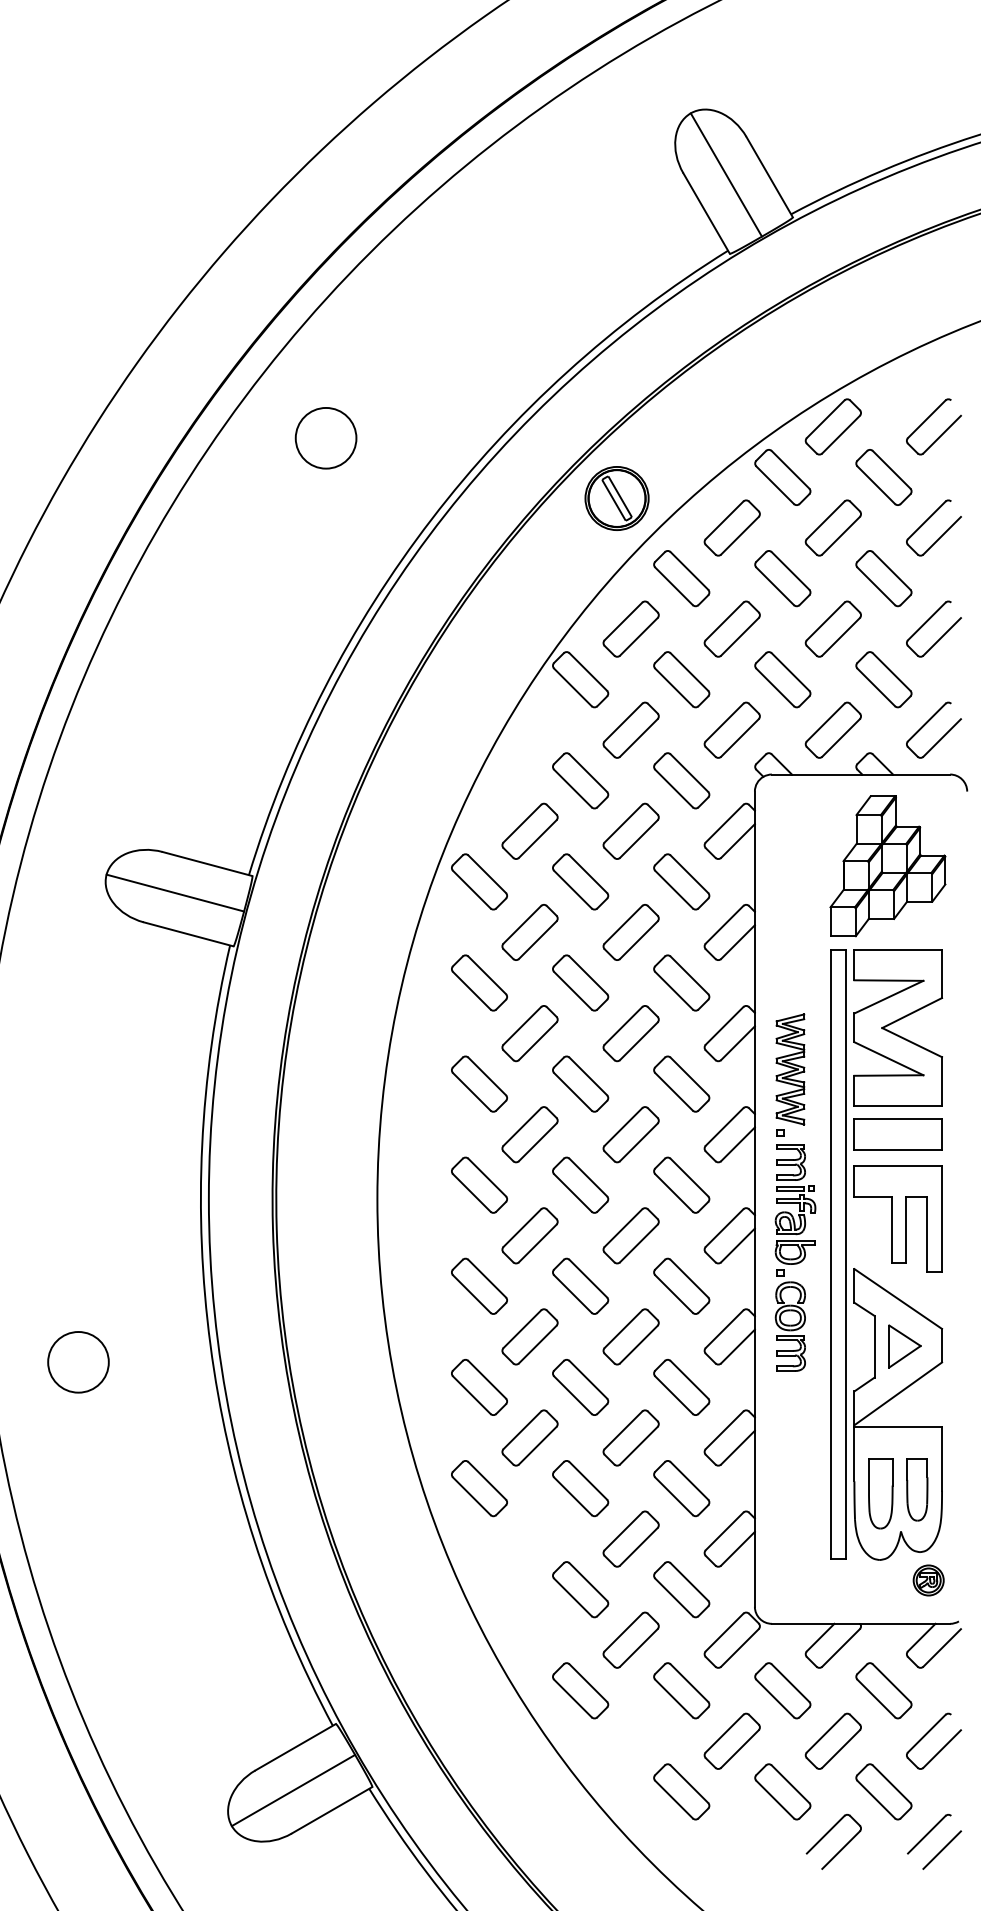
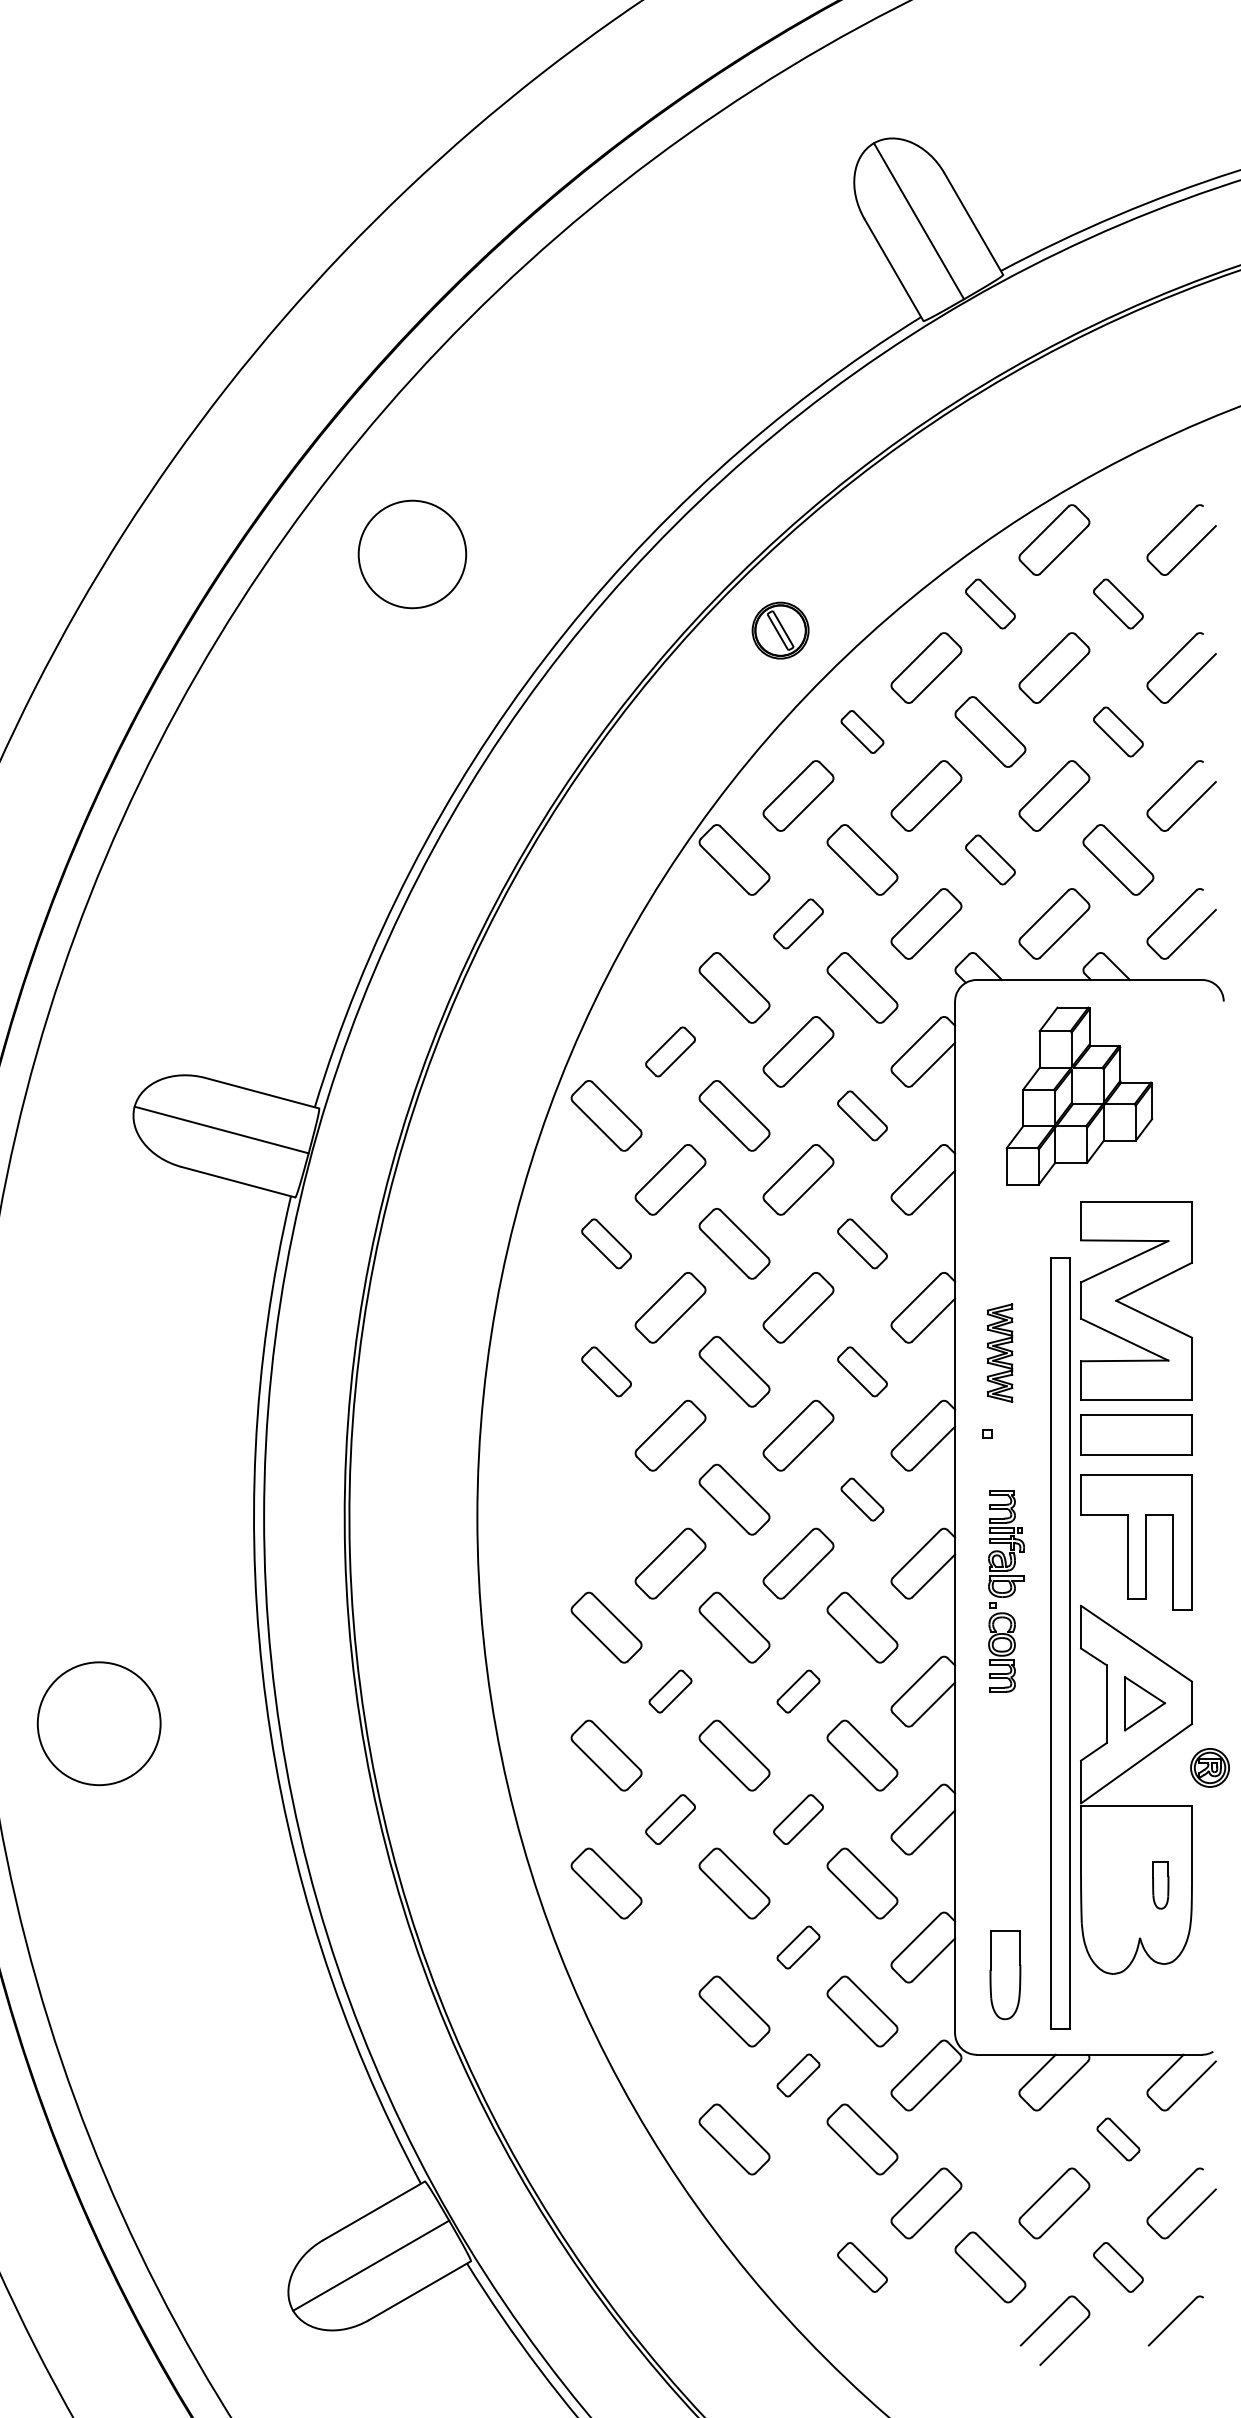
circle: (326, 438) -> (412, 554), size x1.4
part: (782, 477) -> (990, 603), size x0.7
part: (884, 477) -> (1118, 603), size x0.7
part: (616, 498) -> (780, 630), size x0.7
part: (681, 578) -> (862, 731), size x0.6
part: (884, 578) -> (1118, 731), size x0.7
part: (782, 679) -> (990, 859), size x0.7
part: (631, 729) -> (798, 923), size x0.7
part: (530, 831) -> (670, 1051), size x0.7
part: (887, 865) -> (1079, 1095), moved
part: (681, 881) -> (862, 1115), size x0.7
part: (479, 982) -> (606, 1243), size x0.7
part: (681, 982) -> (862, 1243), size x0.7
part: (789, 1068) -> (999, 1352), size x0.7
part: (479, 1083) -> (606, 1371), size x0.7
part: (681, 1083) -> (862, 1371), size x0.7
part: (479, 1185) -> (606, 1499), removed
part: (681, 1185) -> (862, 1499), size x0.6
part: (838, 1254) -> (1060, 1643), moved
part: (795, 1257) -> (1006, 1591), size x0.7
part: (530, 1336) -> (670, 1691), size x0.6
part: (631, 1336) -> (798, 1691), size x0.6
circle: (78, 1362) -> (98, 1723), size x1.6
part: (530, 1437) -> (670, 1819), size x0.7
part: (631, 1437) -> (798, 1819), size x0.7
part: (917, 1490) -> (1160, 1885), size x0.6
part: (880, 1494) -> (1005, 1975), moved
part: (631, 1539) -> (798, 1947), size x0.6
part: (928, 1580) -> (1209, 1767), moved
part: (631, 1640) -> (798, 2075), size x0.6
part: (782, 1690) -> (990, 2139), removed
part: (884, 1690) -> (1118, 2139), size x0.6
part: (681, 1791) -> (862, 2267), size x0.7
part: (884, 1791) -> (1118, 2267), size x0.7
line: (941, 1849) -> (1191, 2340), removed

